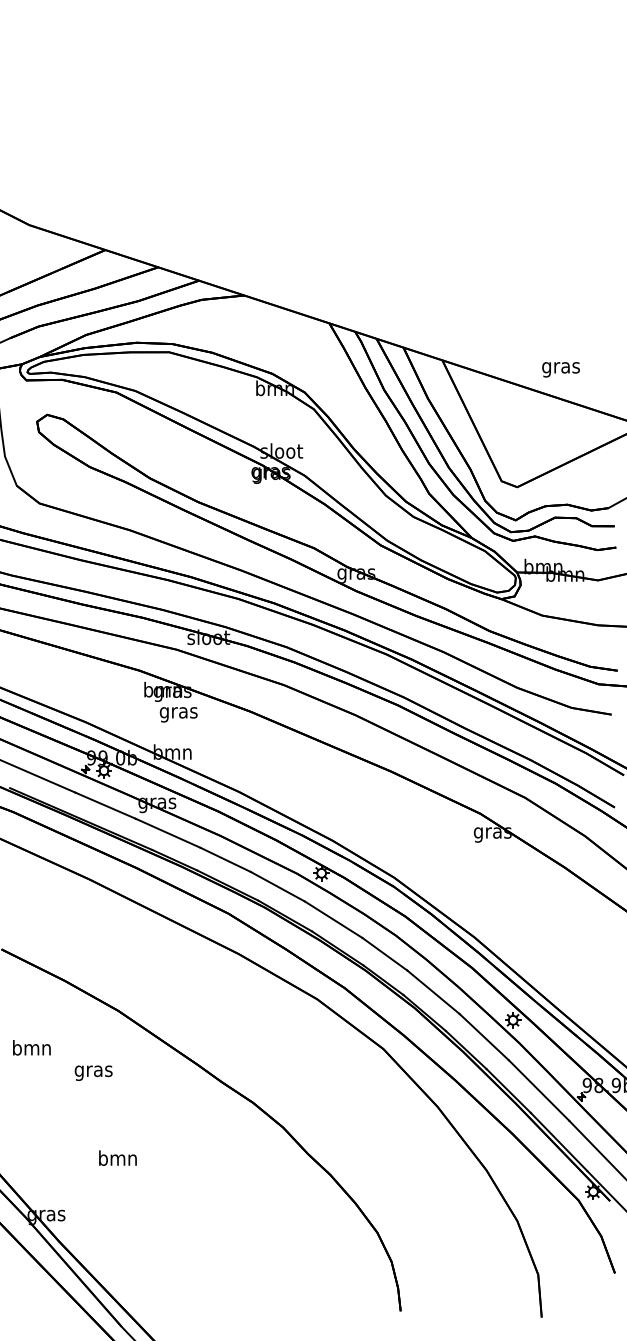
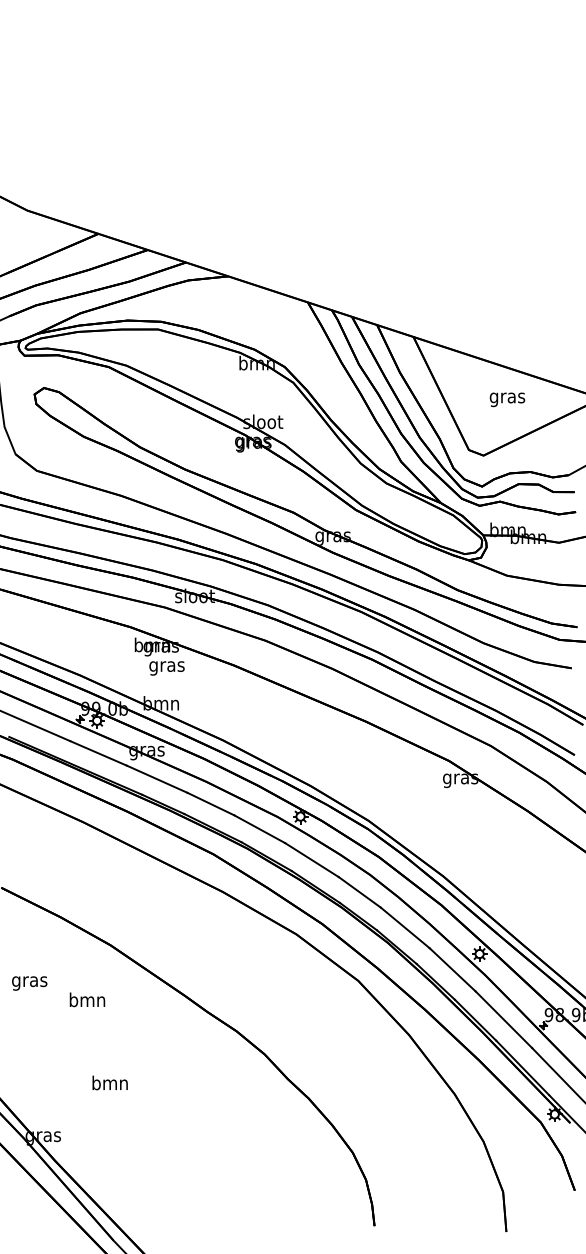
text: (561, 369) -> (507, 399), moved
text: (31, 1049) -> (29, 981), bmn -> gras
text: (93, 1071) -> (87, 1001), gras -> bmn

